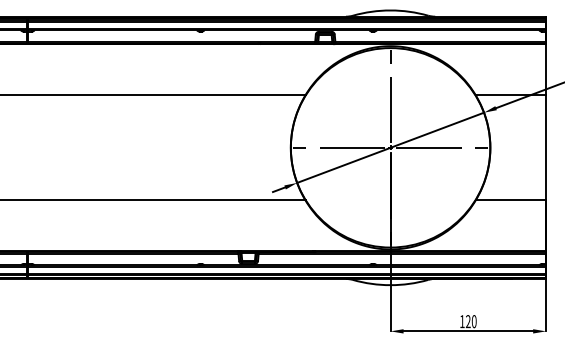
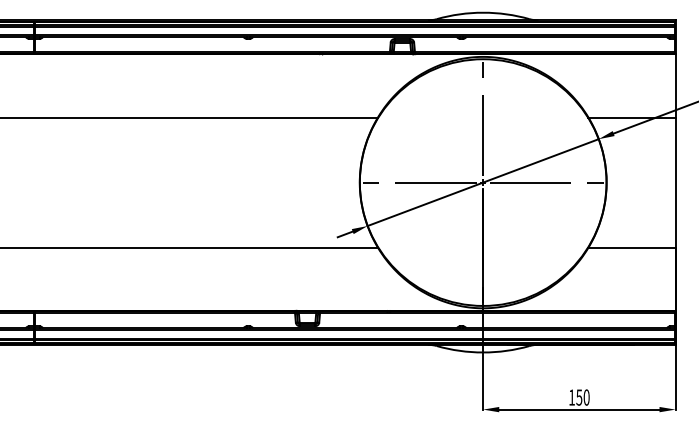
text: (468, 321) -> (579, 397), 120 -> 150

